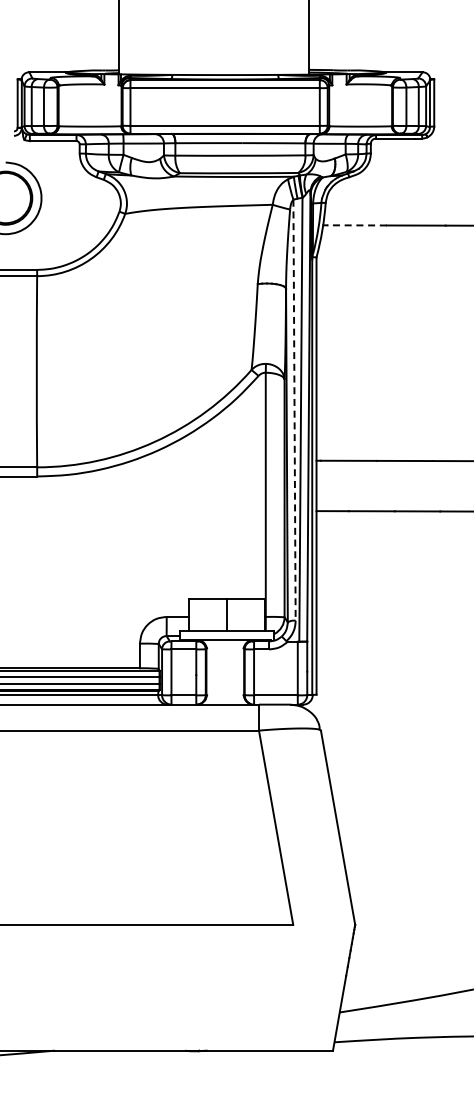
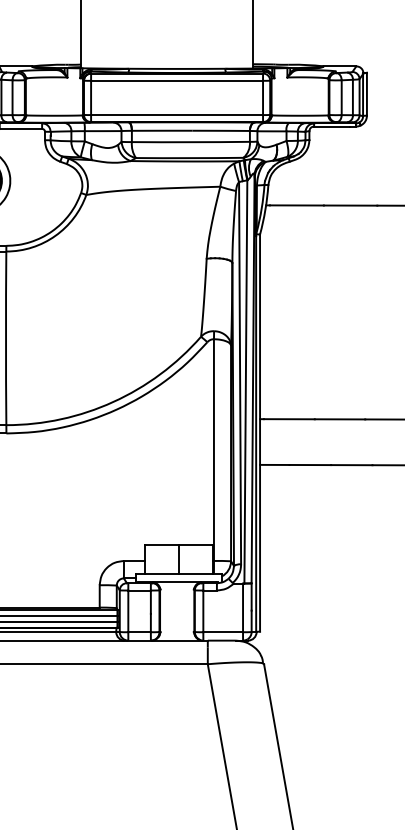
line: (357, 225) -> (297, 205), dashed -> solid
line: (294, 410) -> (240, 373), dashed -> solid

